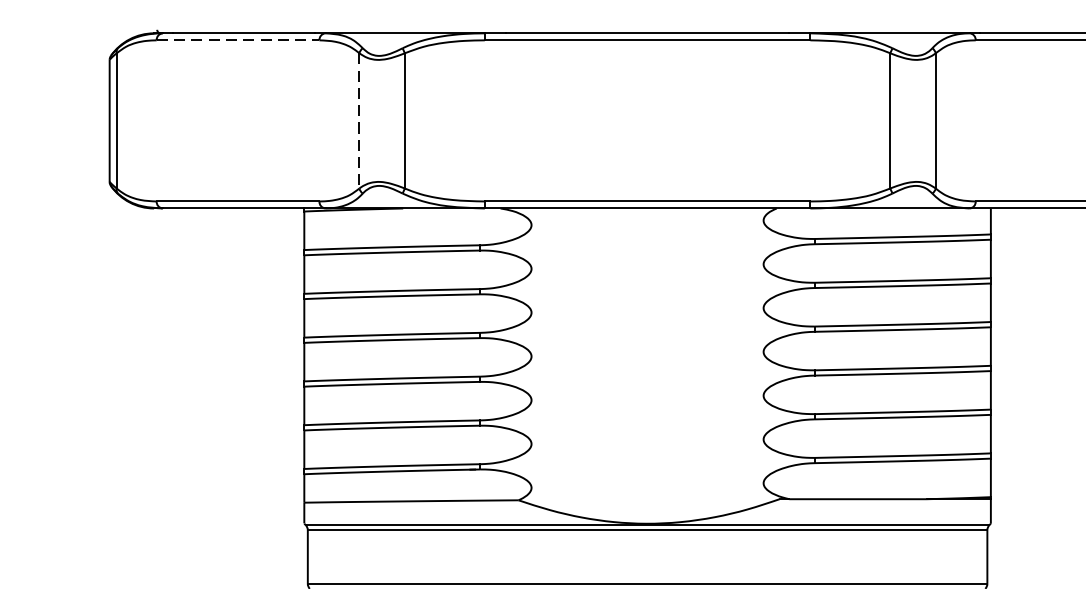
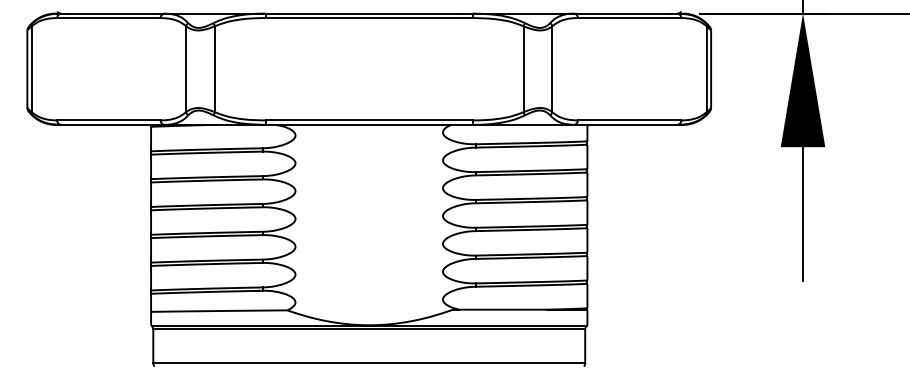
line: (237, 41) -> (108, 18), dashed -> solid
line: (360, 121) -> (186, 69), dashed -> solid

